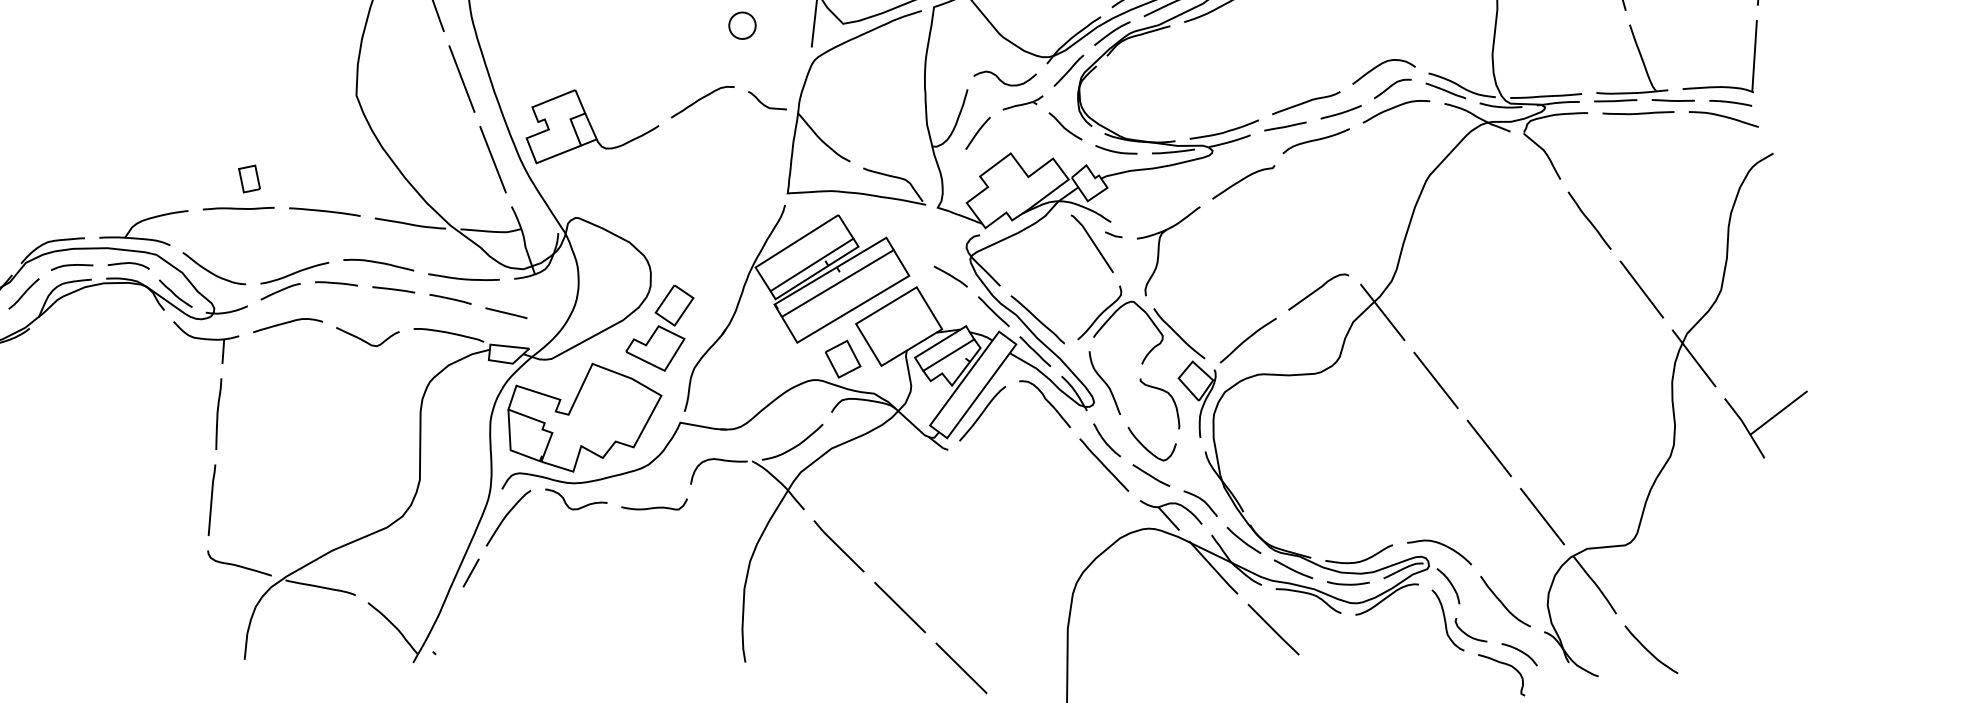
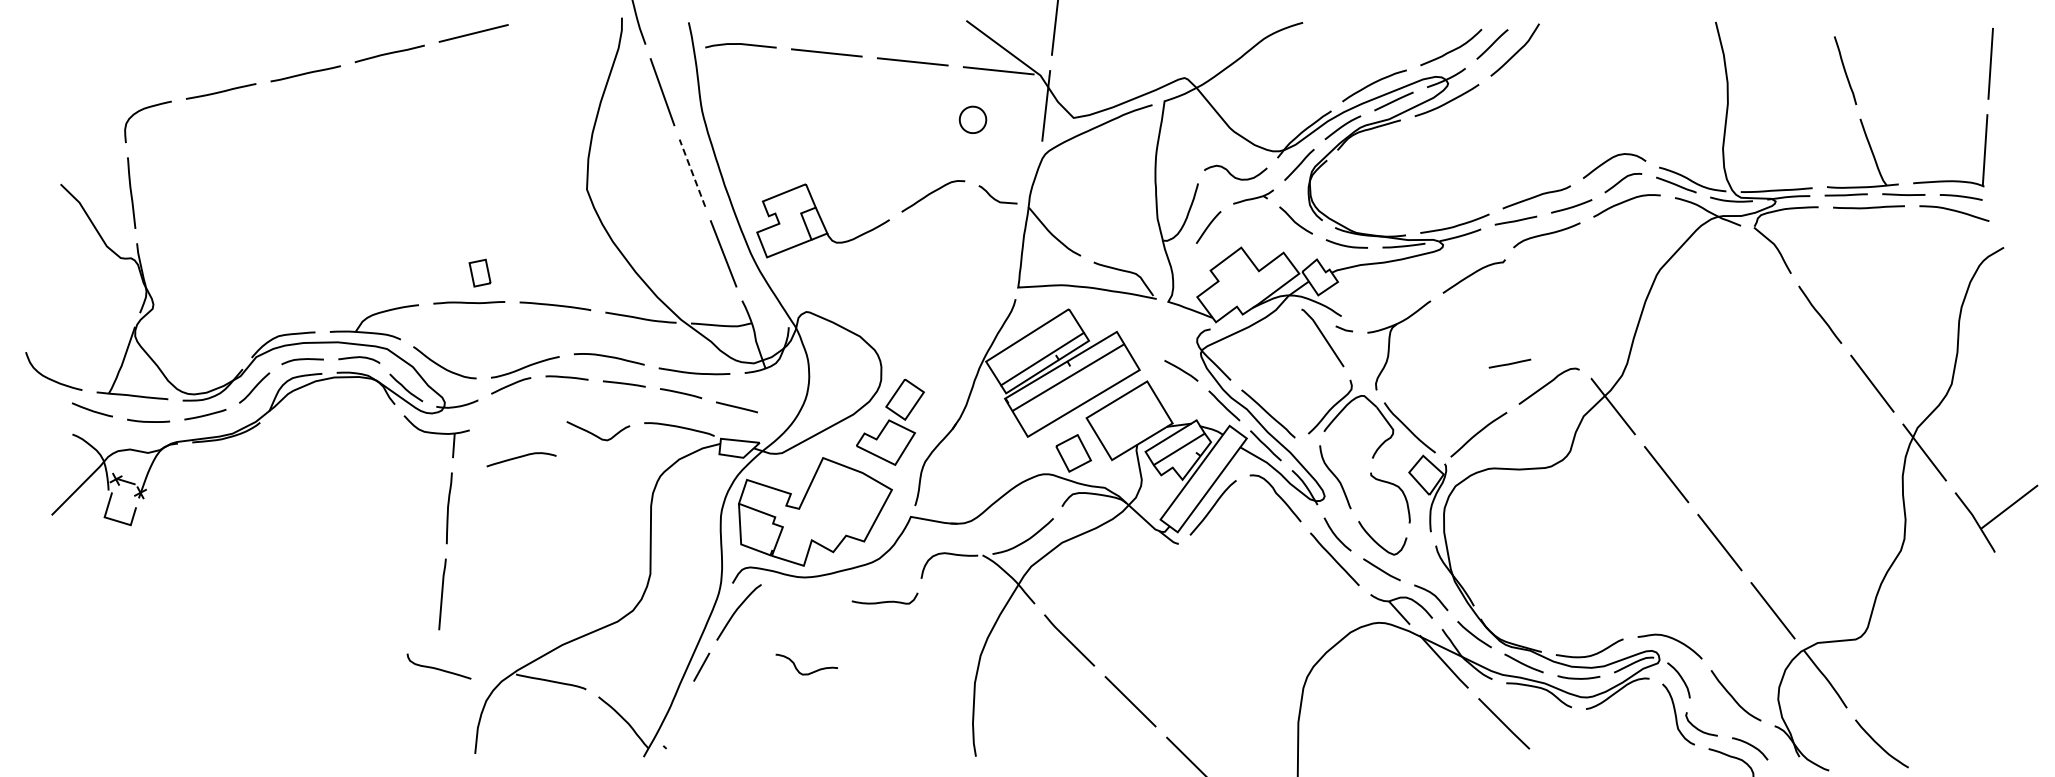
line: (461, 79) -> (692, 173), solid -> dashed
line: (1278, 269) -> (1509, 363), added
curve: (287, 323) -> (521, 457), moved
curve: (578, 507) -> (809, 672), moved
curve: (238, 565) -> (438, 668), moved

